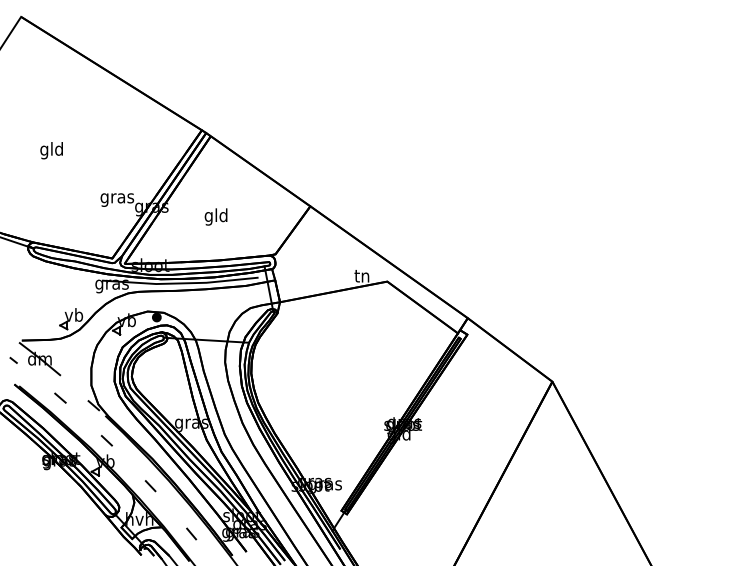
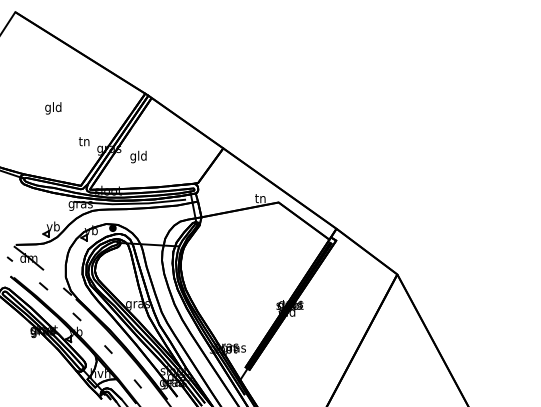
text: (51, 150) -> (53, 108), moved
text: (117, 198) -> (84, 142), gras -> tn
text: (216, 216) -> (138, 156), moved

